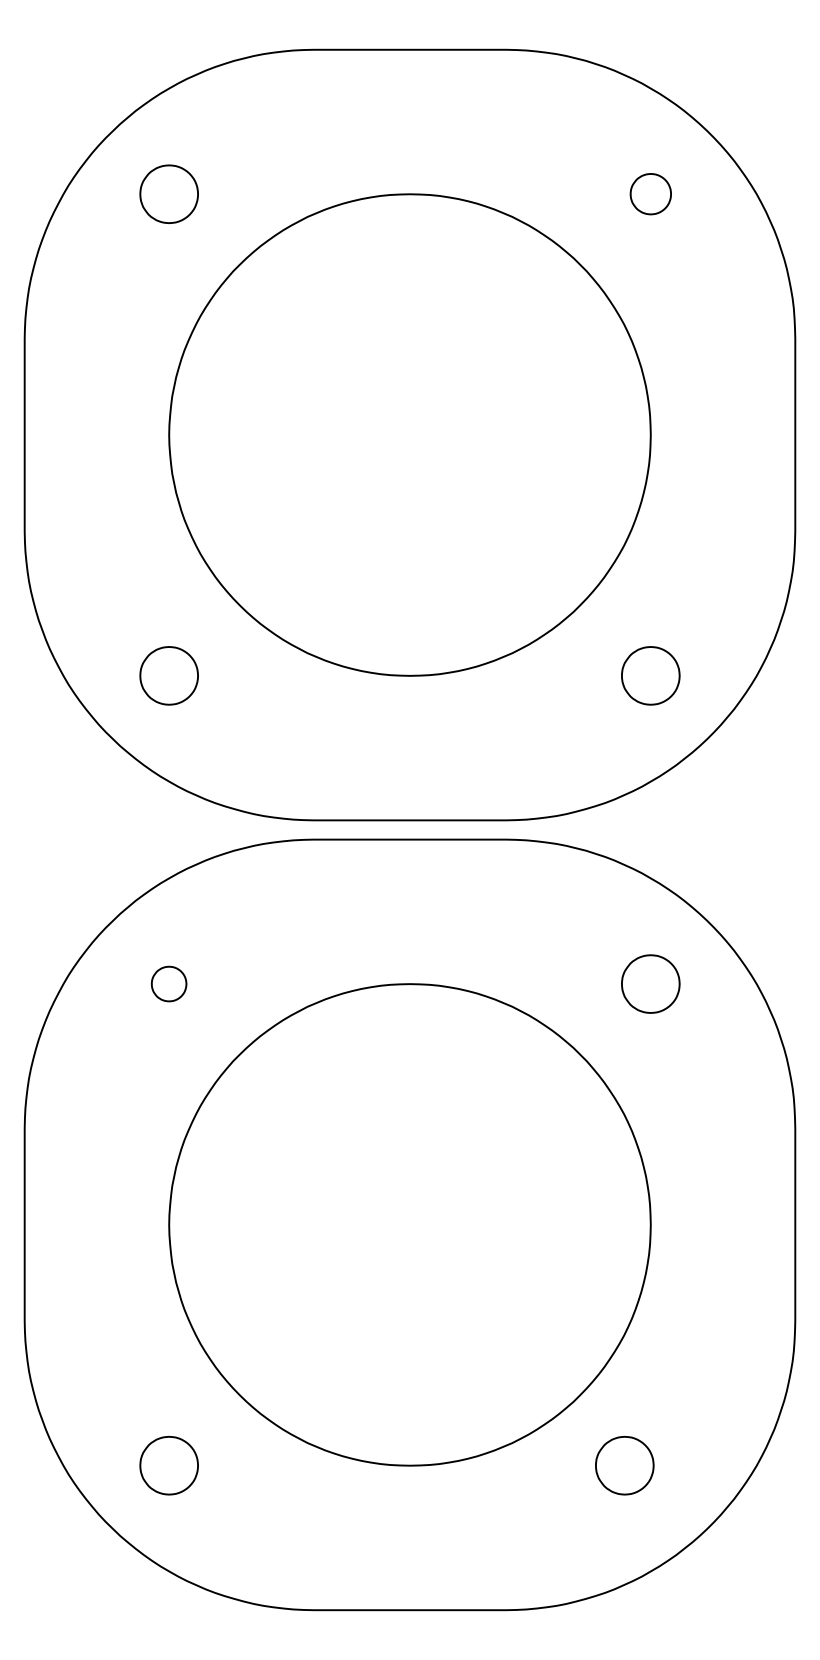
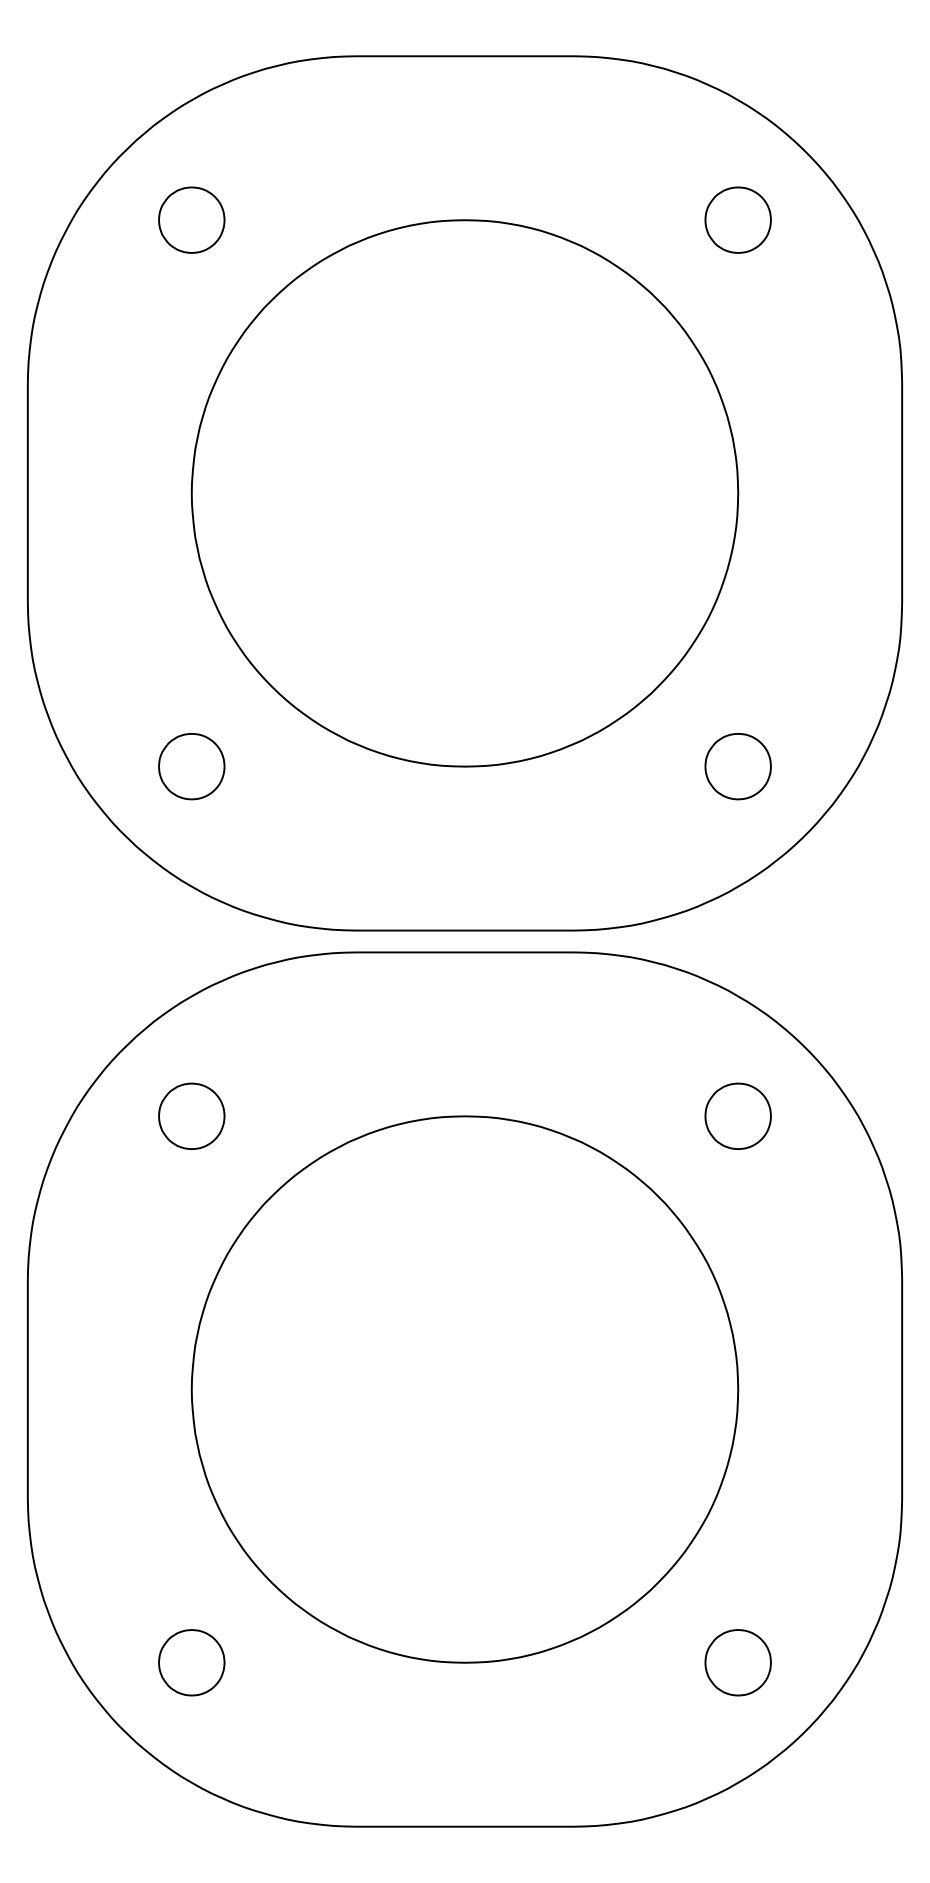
part: (650, 193) -> (737, 219), size x1.43
part: (168, 983) -> (190, 1115), size x1.67
part: (624, 1465) -> (737, 1662), moved

